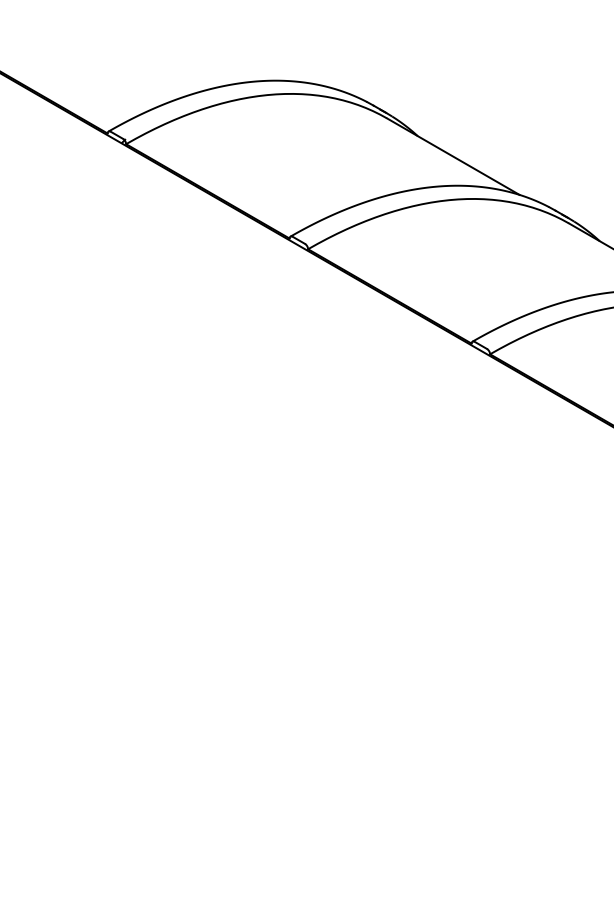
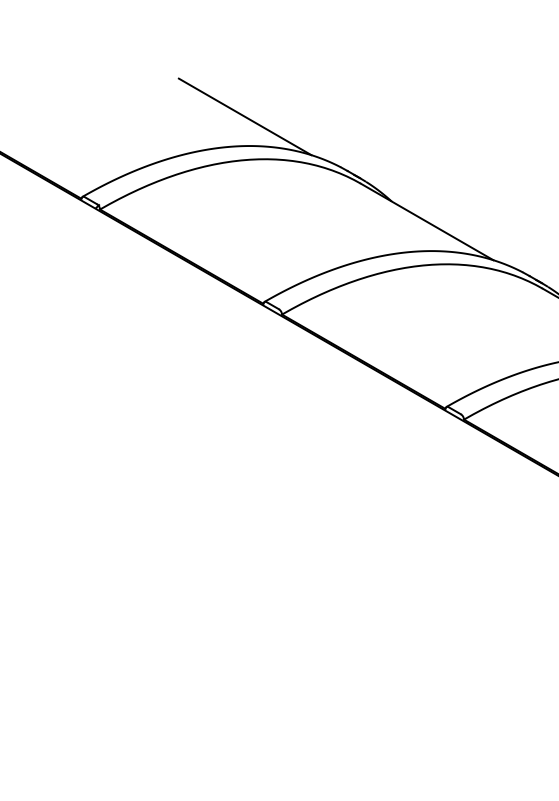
line: (270, 51) -> (244, 116), added

